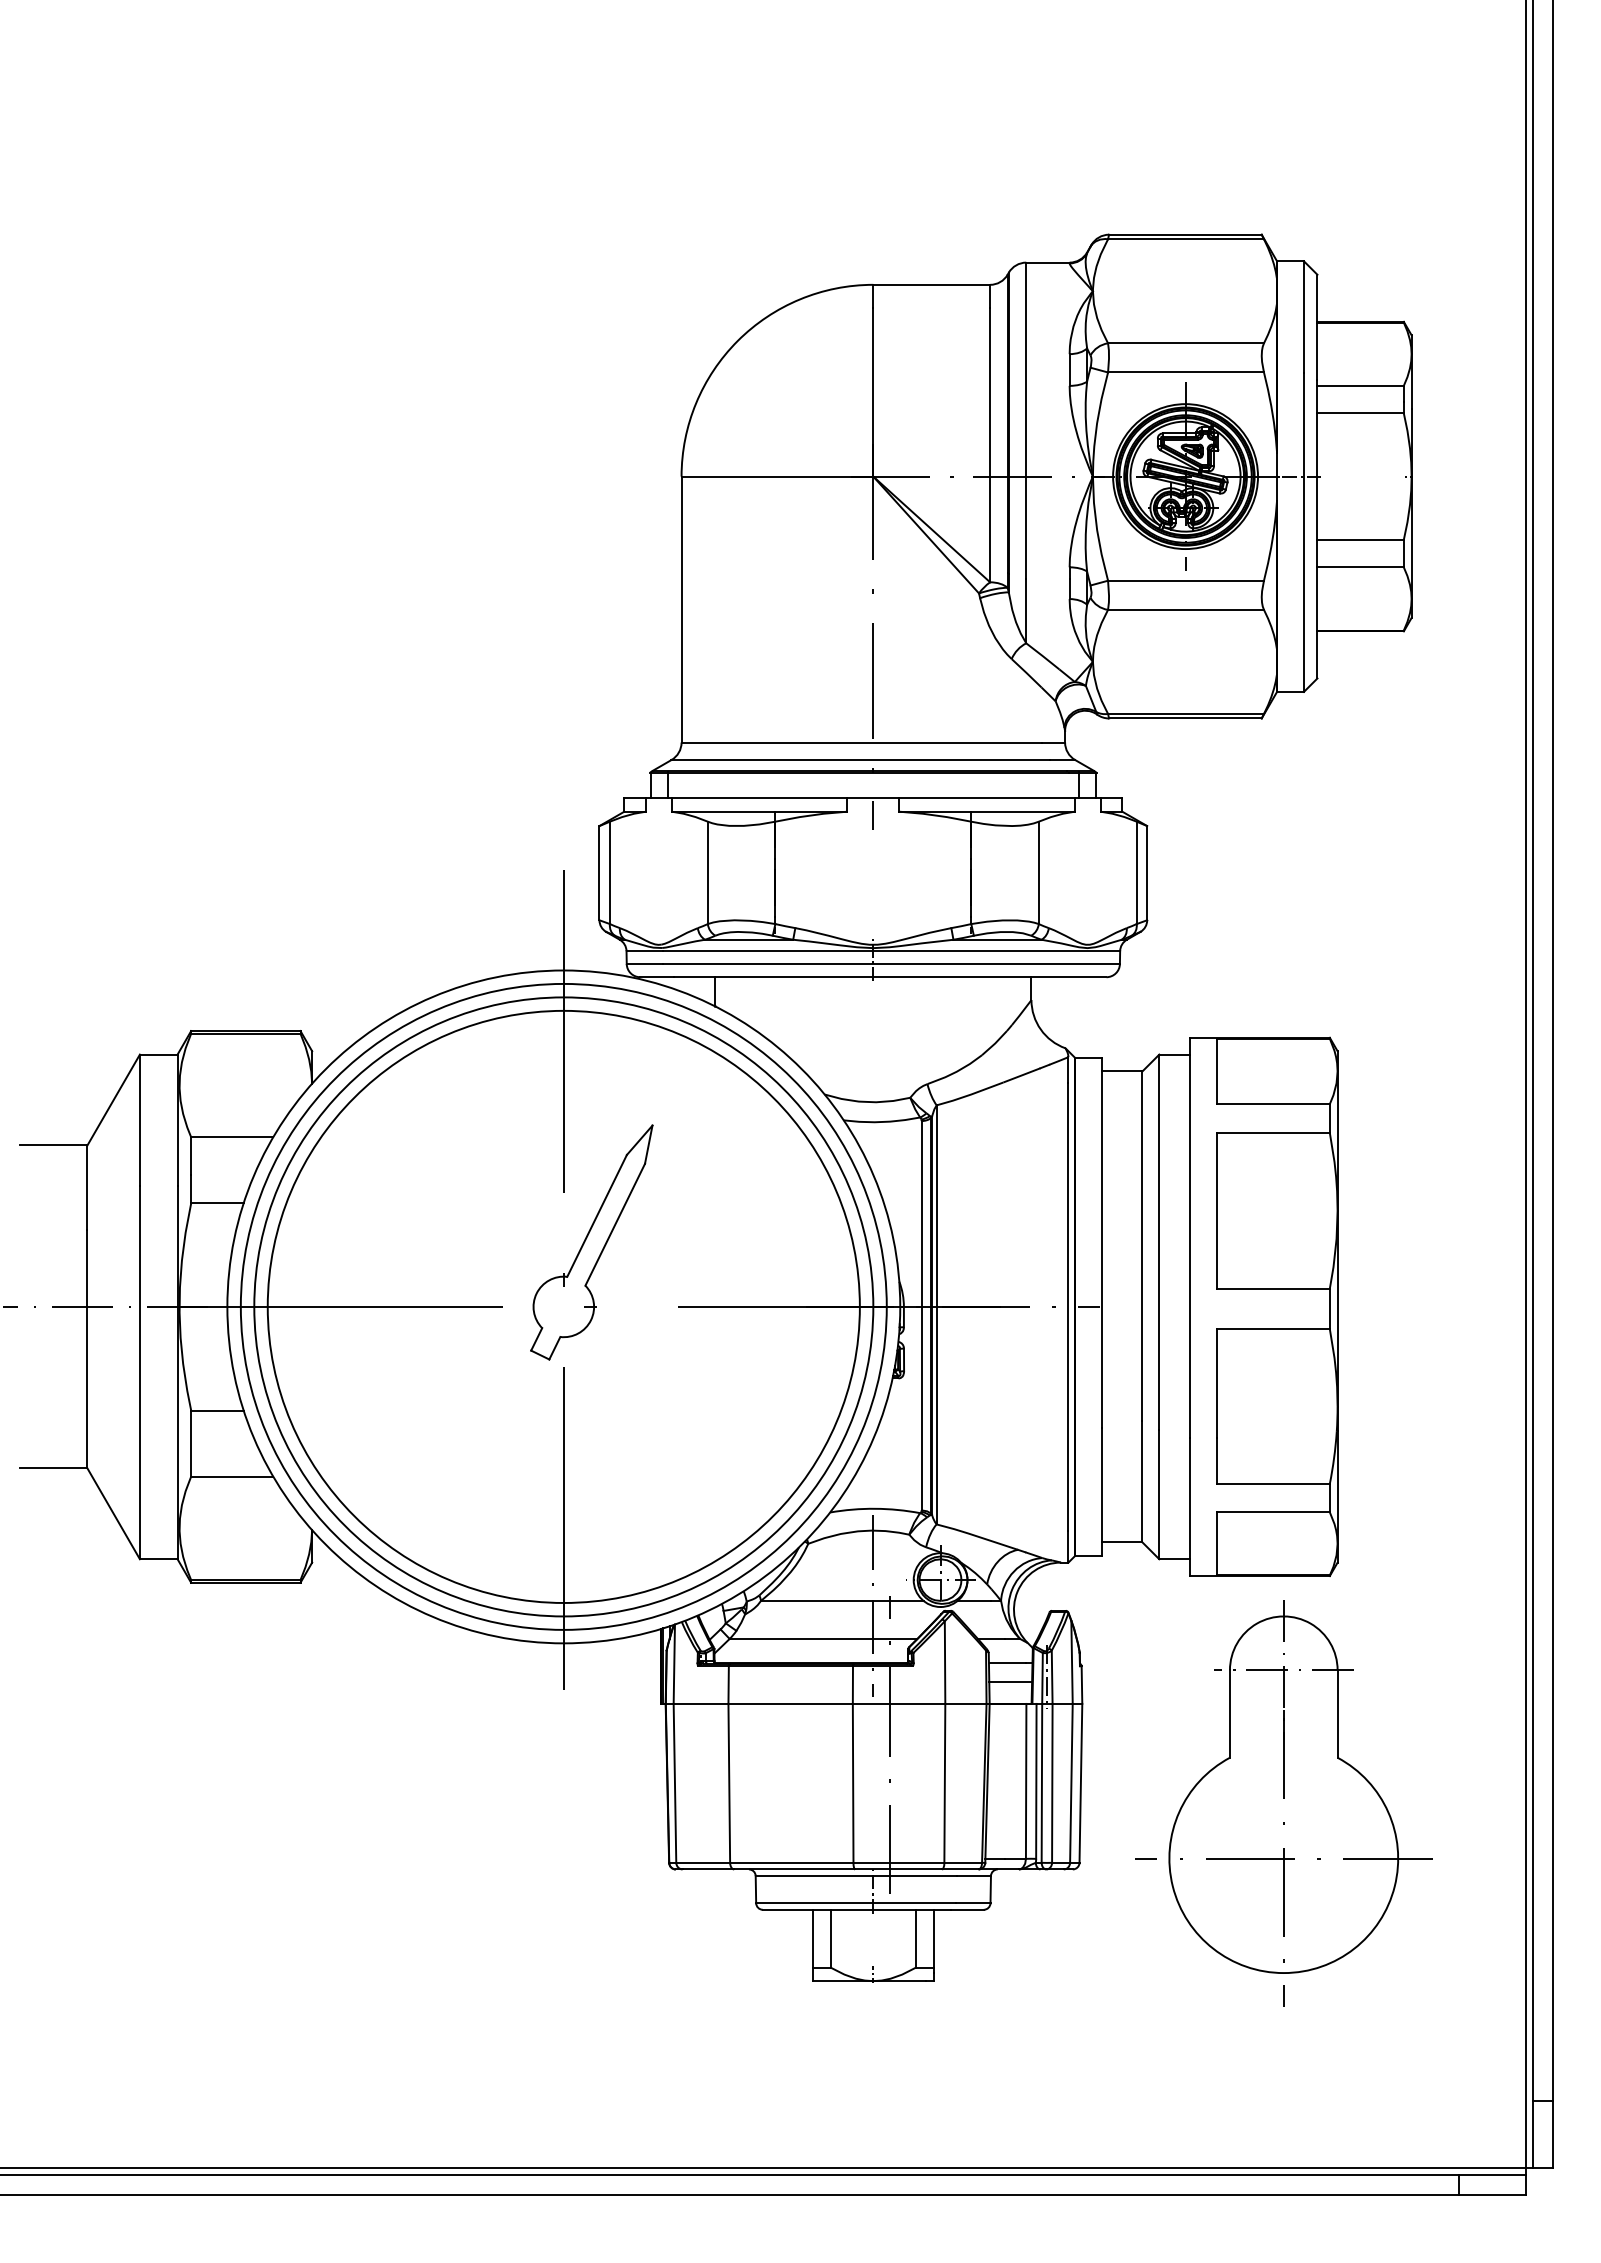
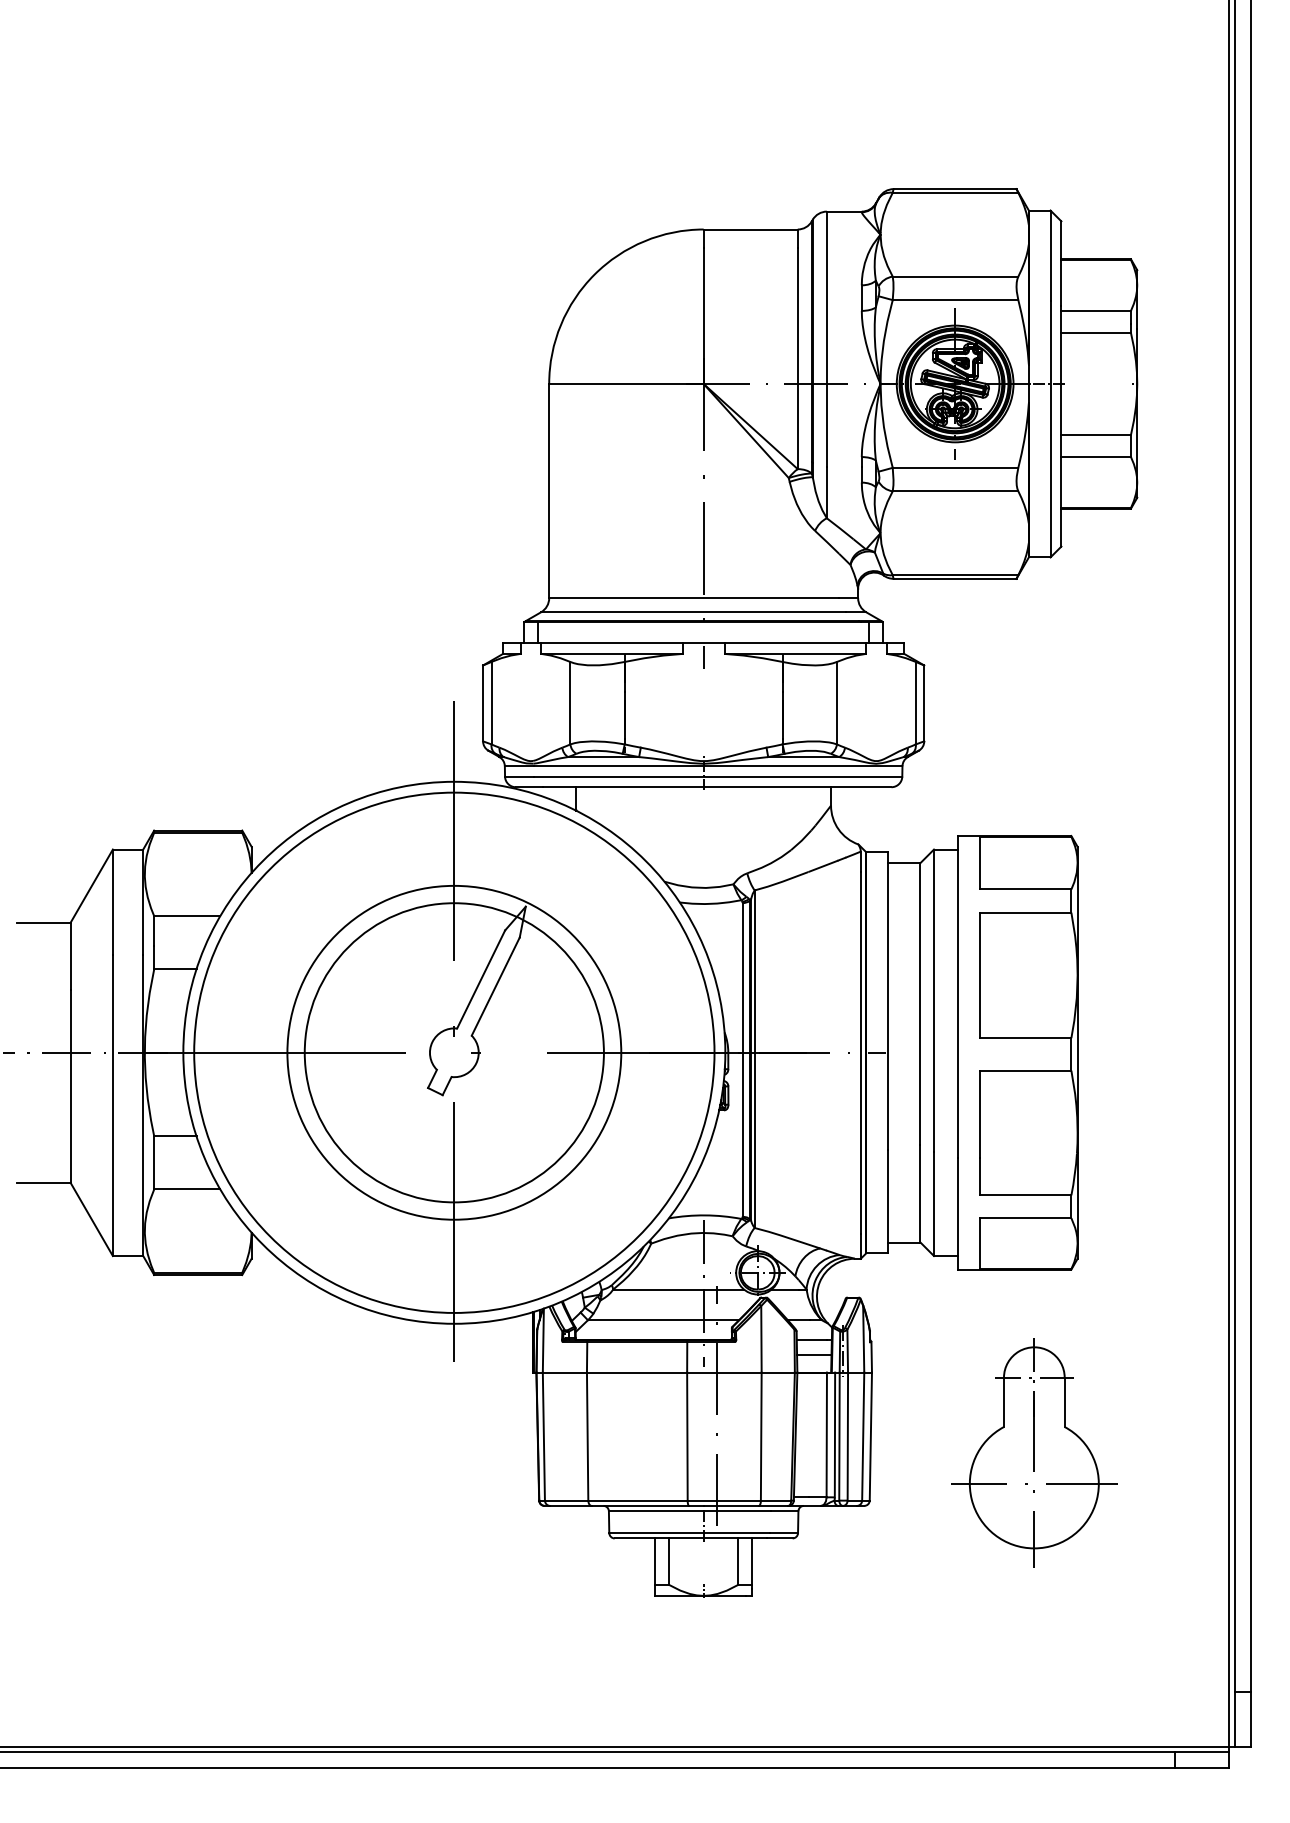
circle: (563, 1306) -> (454, 1052), size x0.6
circle: (563, 1306) -> (454, 1052), size x0.7
part: (1283, 1803) -> (1034, 1452), size x0.7

